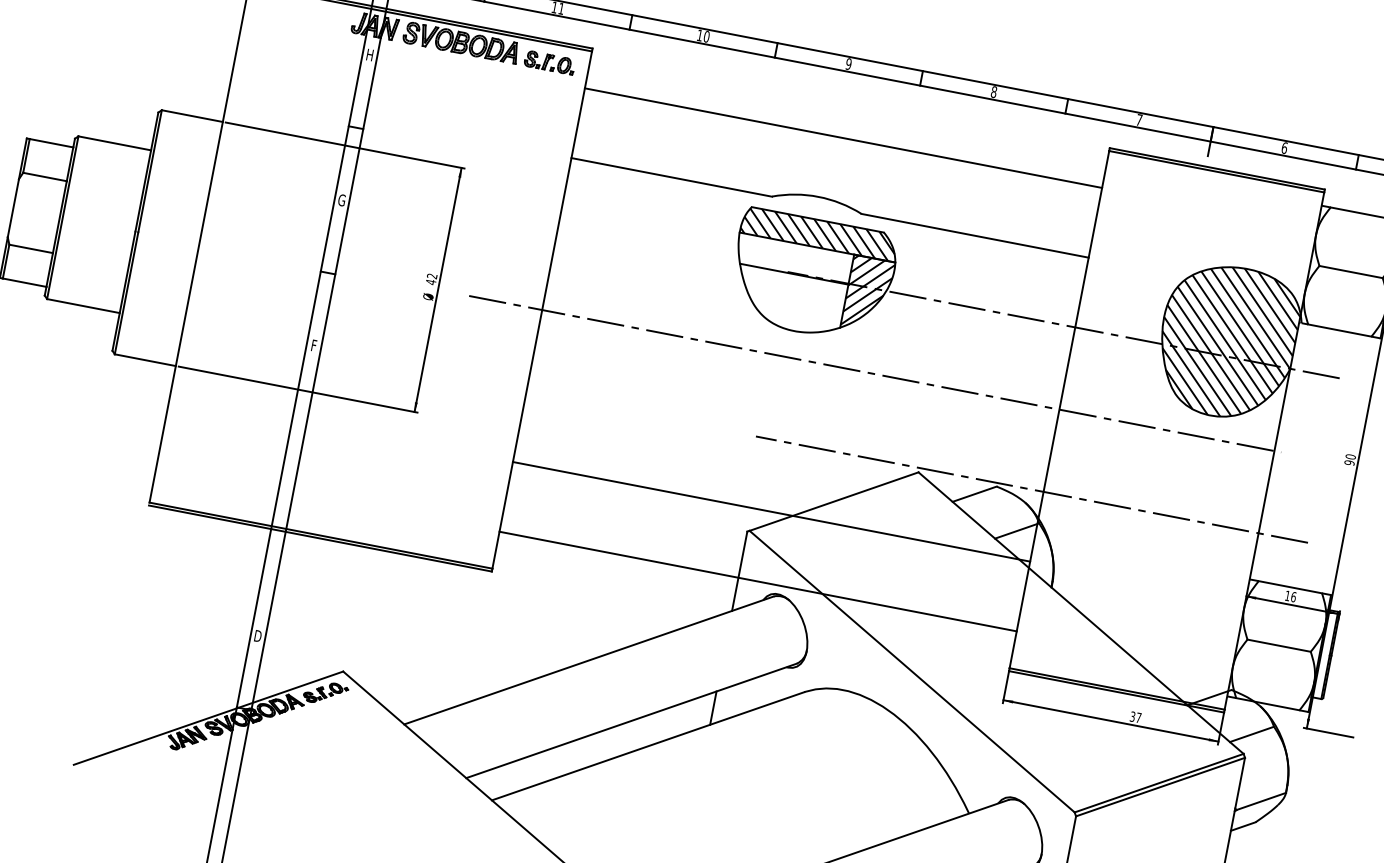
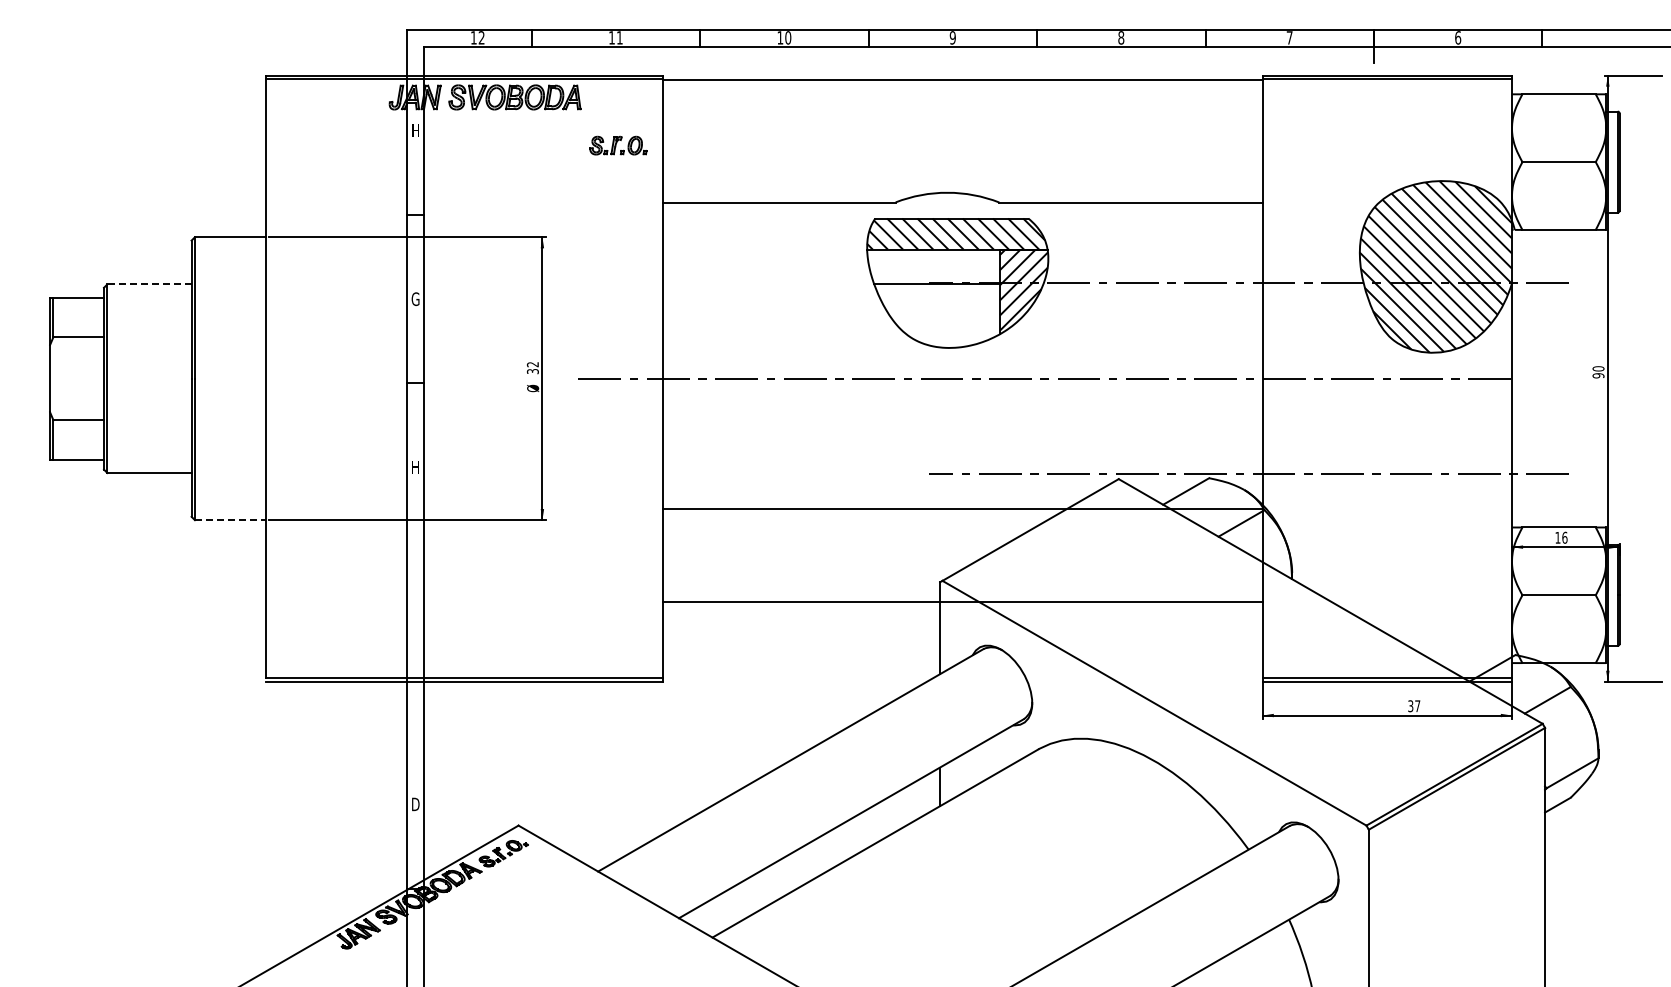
part: (549, 62) -> (618, 145), moved
line: (843, 137) -> (962, 79), moved
line: (113, 143) -> (148, 284), solid -> dashed
text: (430, 282) -> (532, 371), 42 -> 32
text: (313, 345) -> (415, 467), F -> H
line: (145, 360) -> (230, 520), solid -> dashed
line: (771, 511) -> (962, 508), moved
line: (757, 581) -> (962, 601), moved

